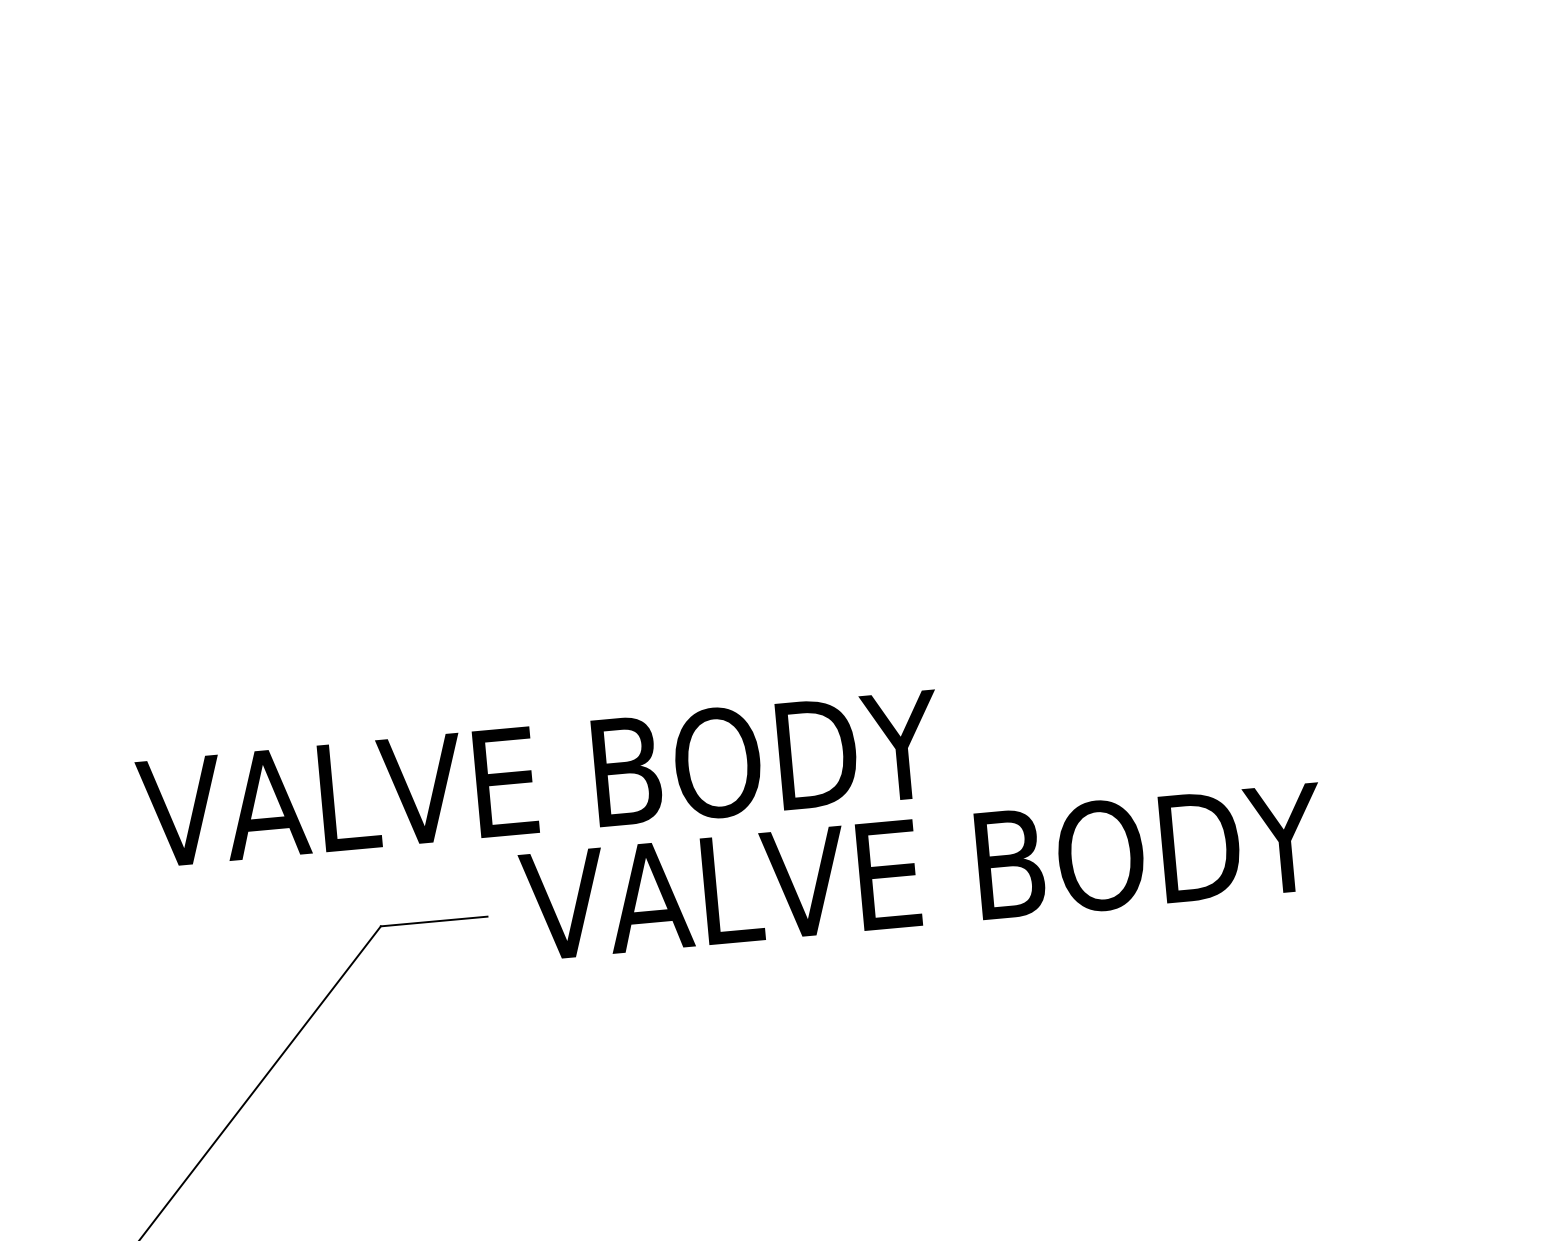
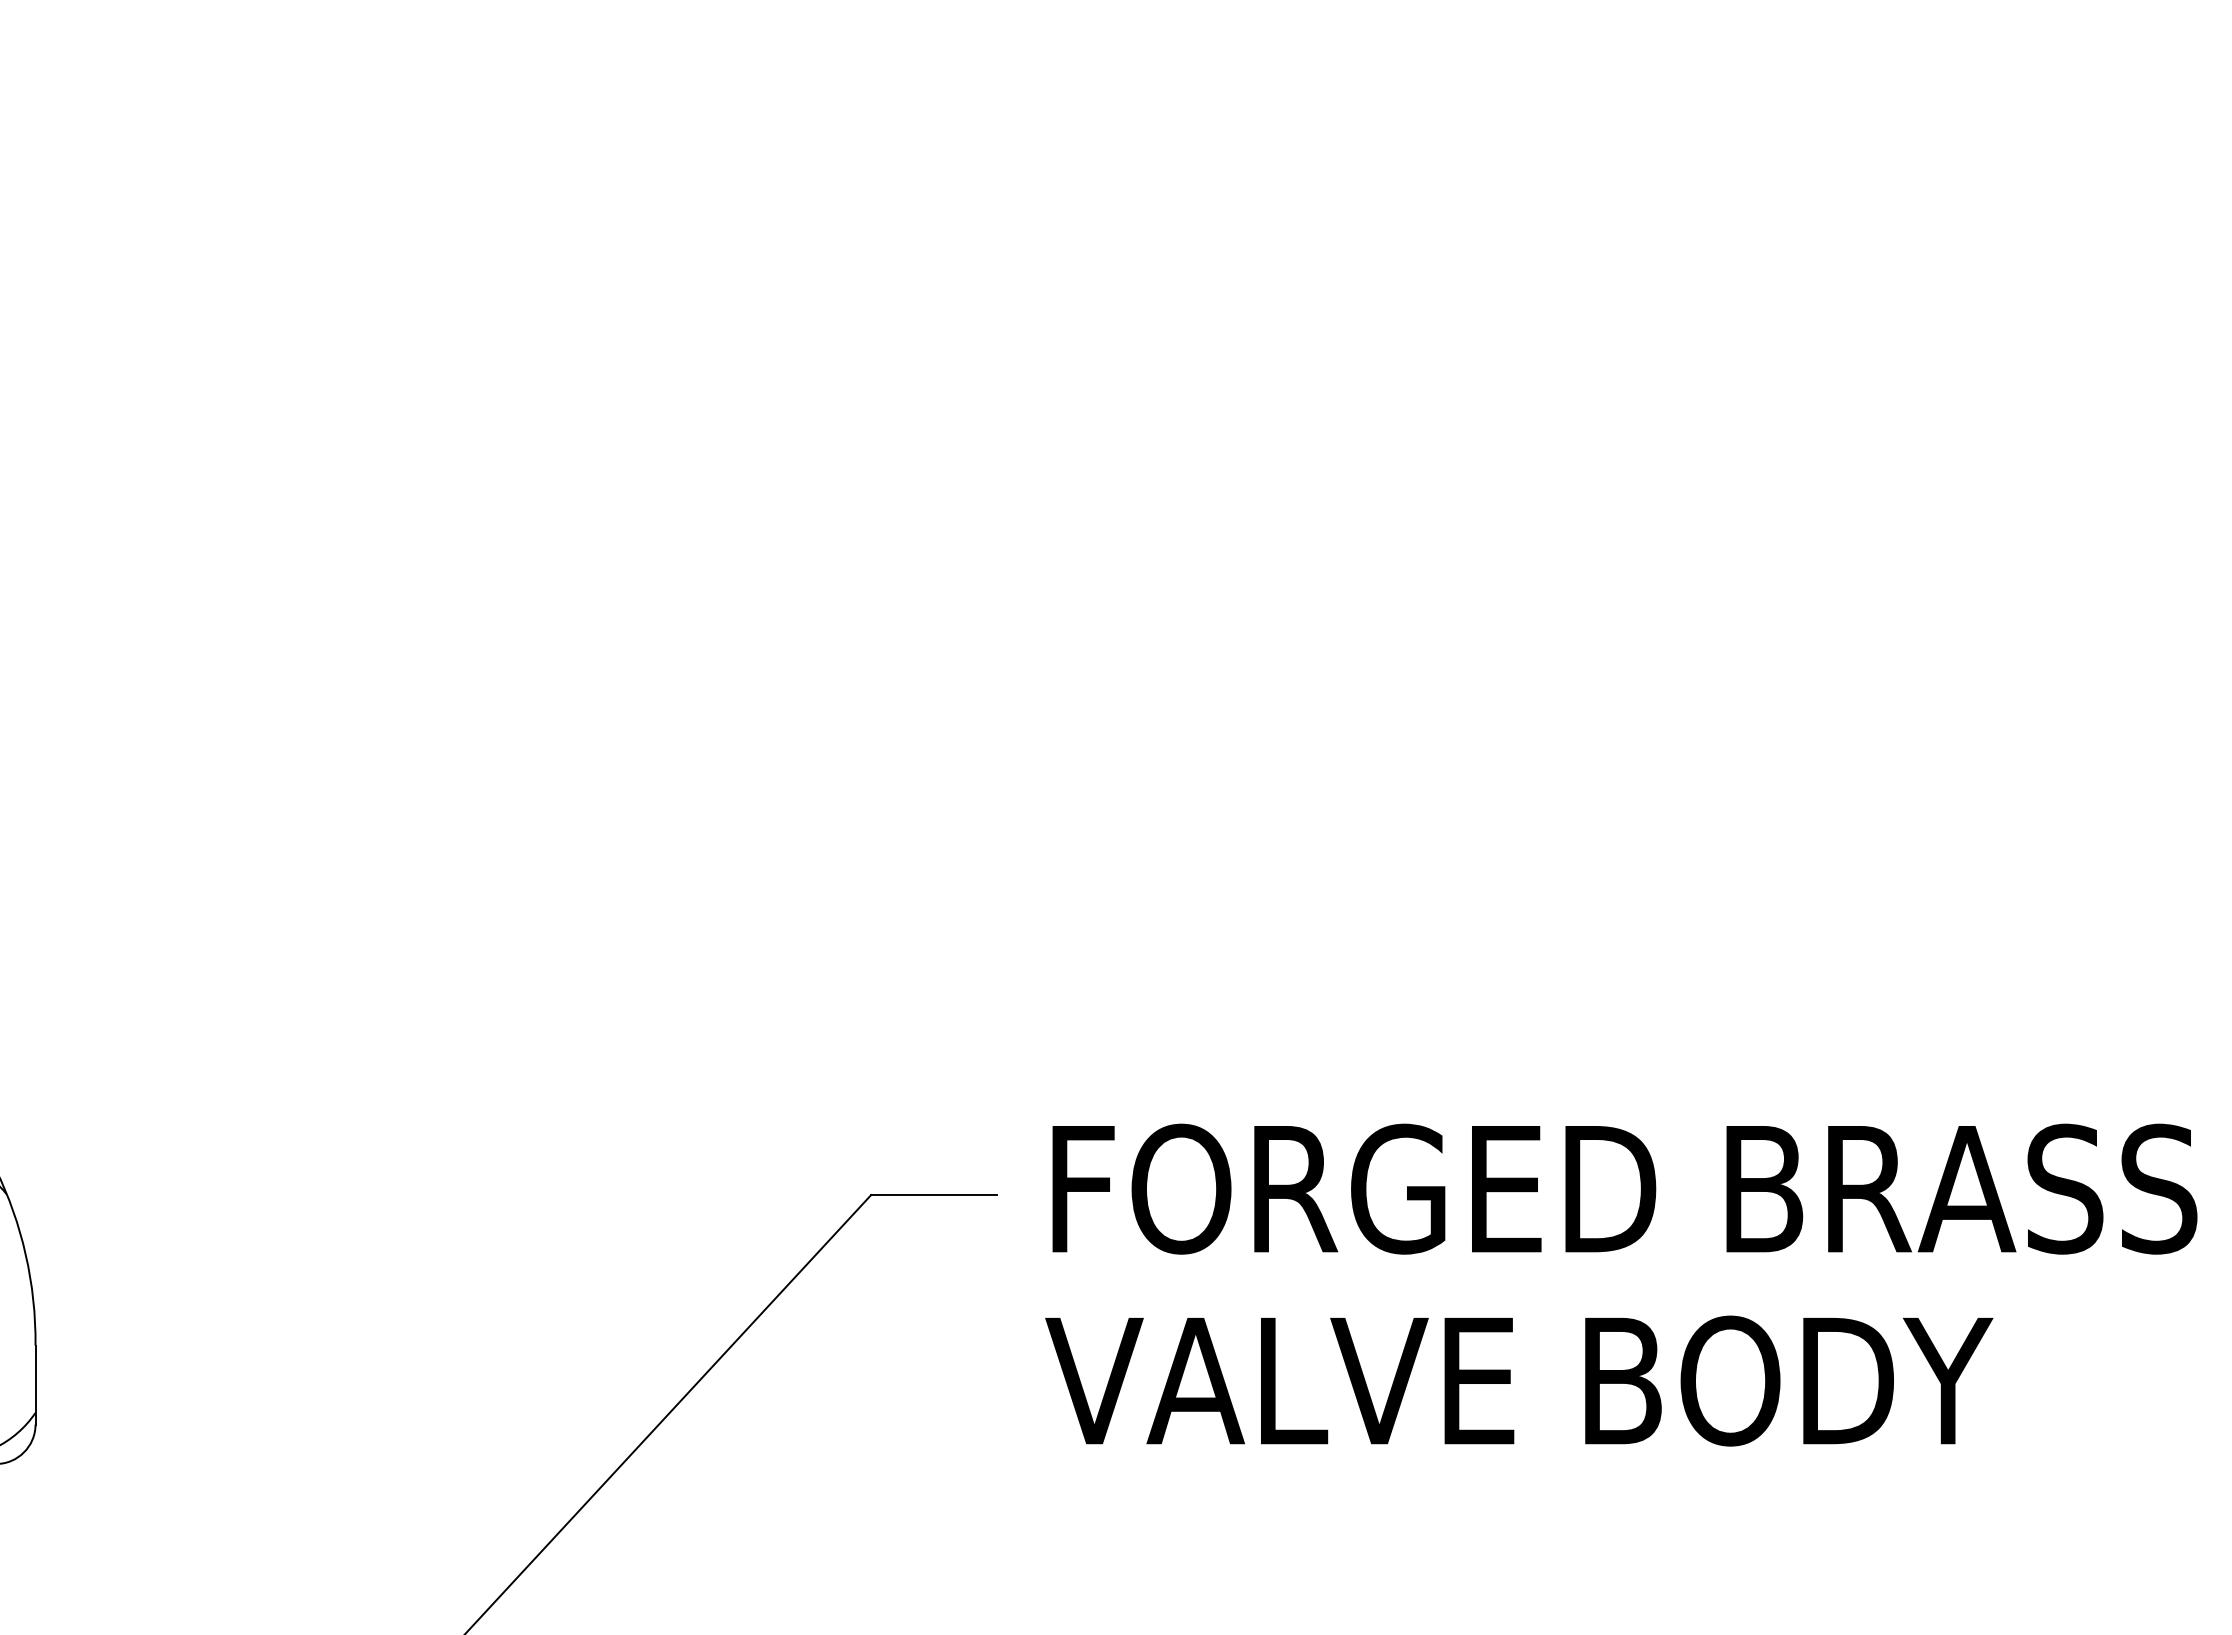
text: (539, 778) -> (1519, 1380), moved
text: (1011, 863) -> (1618, 1188), VALVE BODY -> FORGED BRASS

